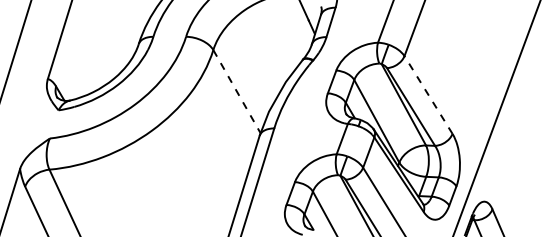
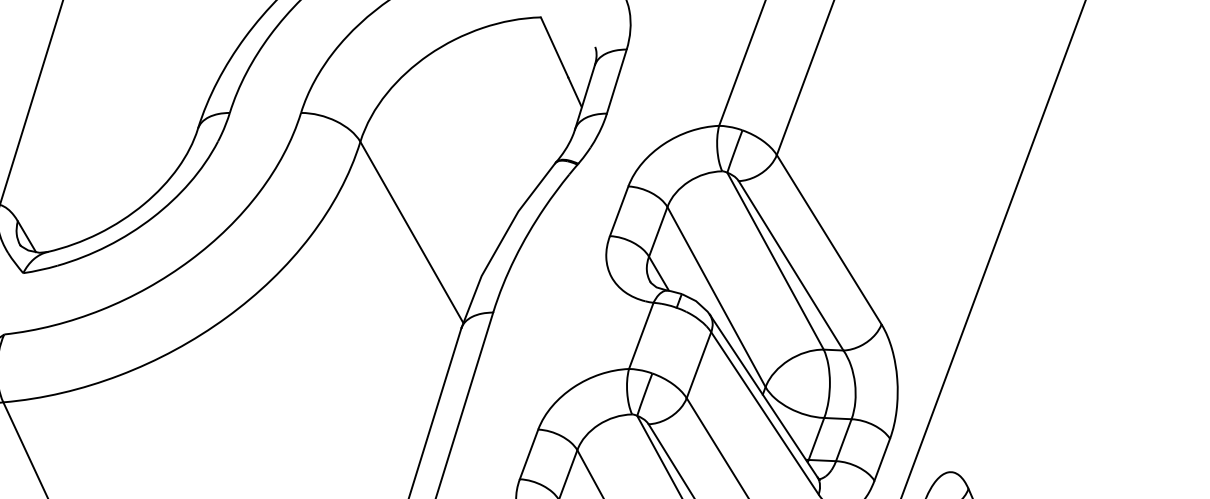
line: (236, 91) -> (410, 232), dashed -> solid
line: (428, 95) -> (829, 240), dashed -> solid

